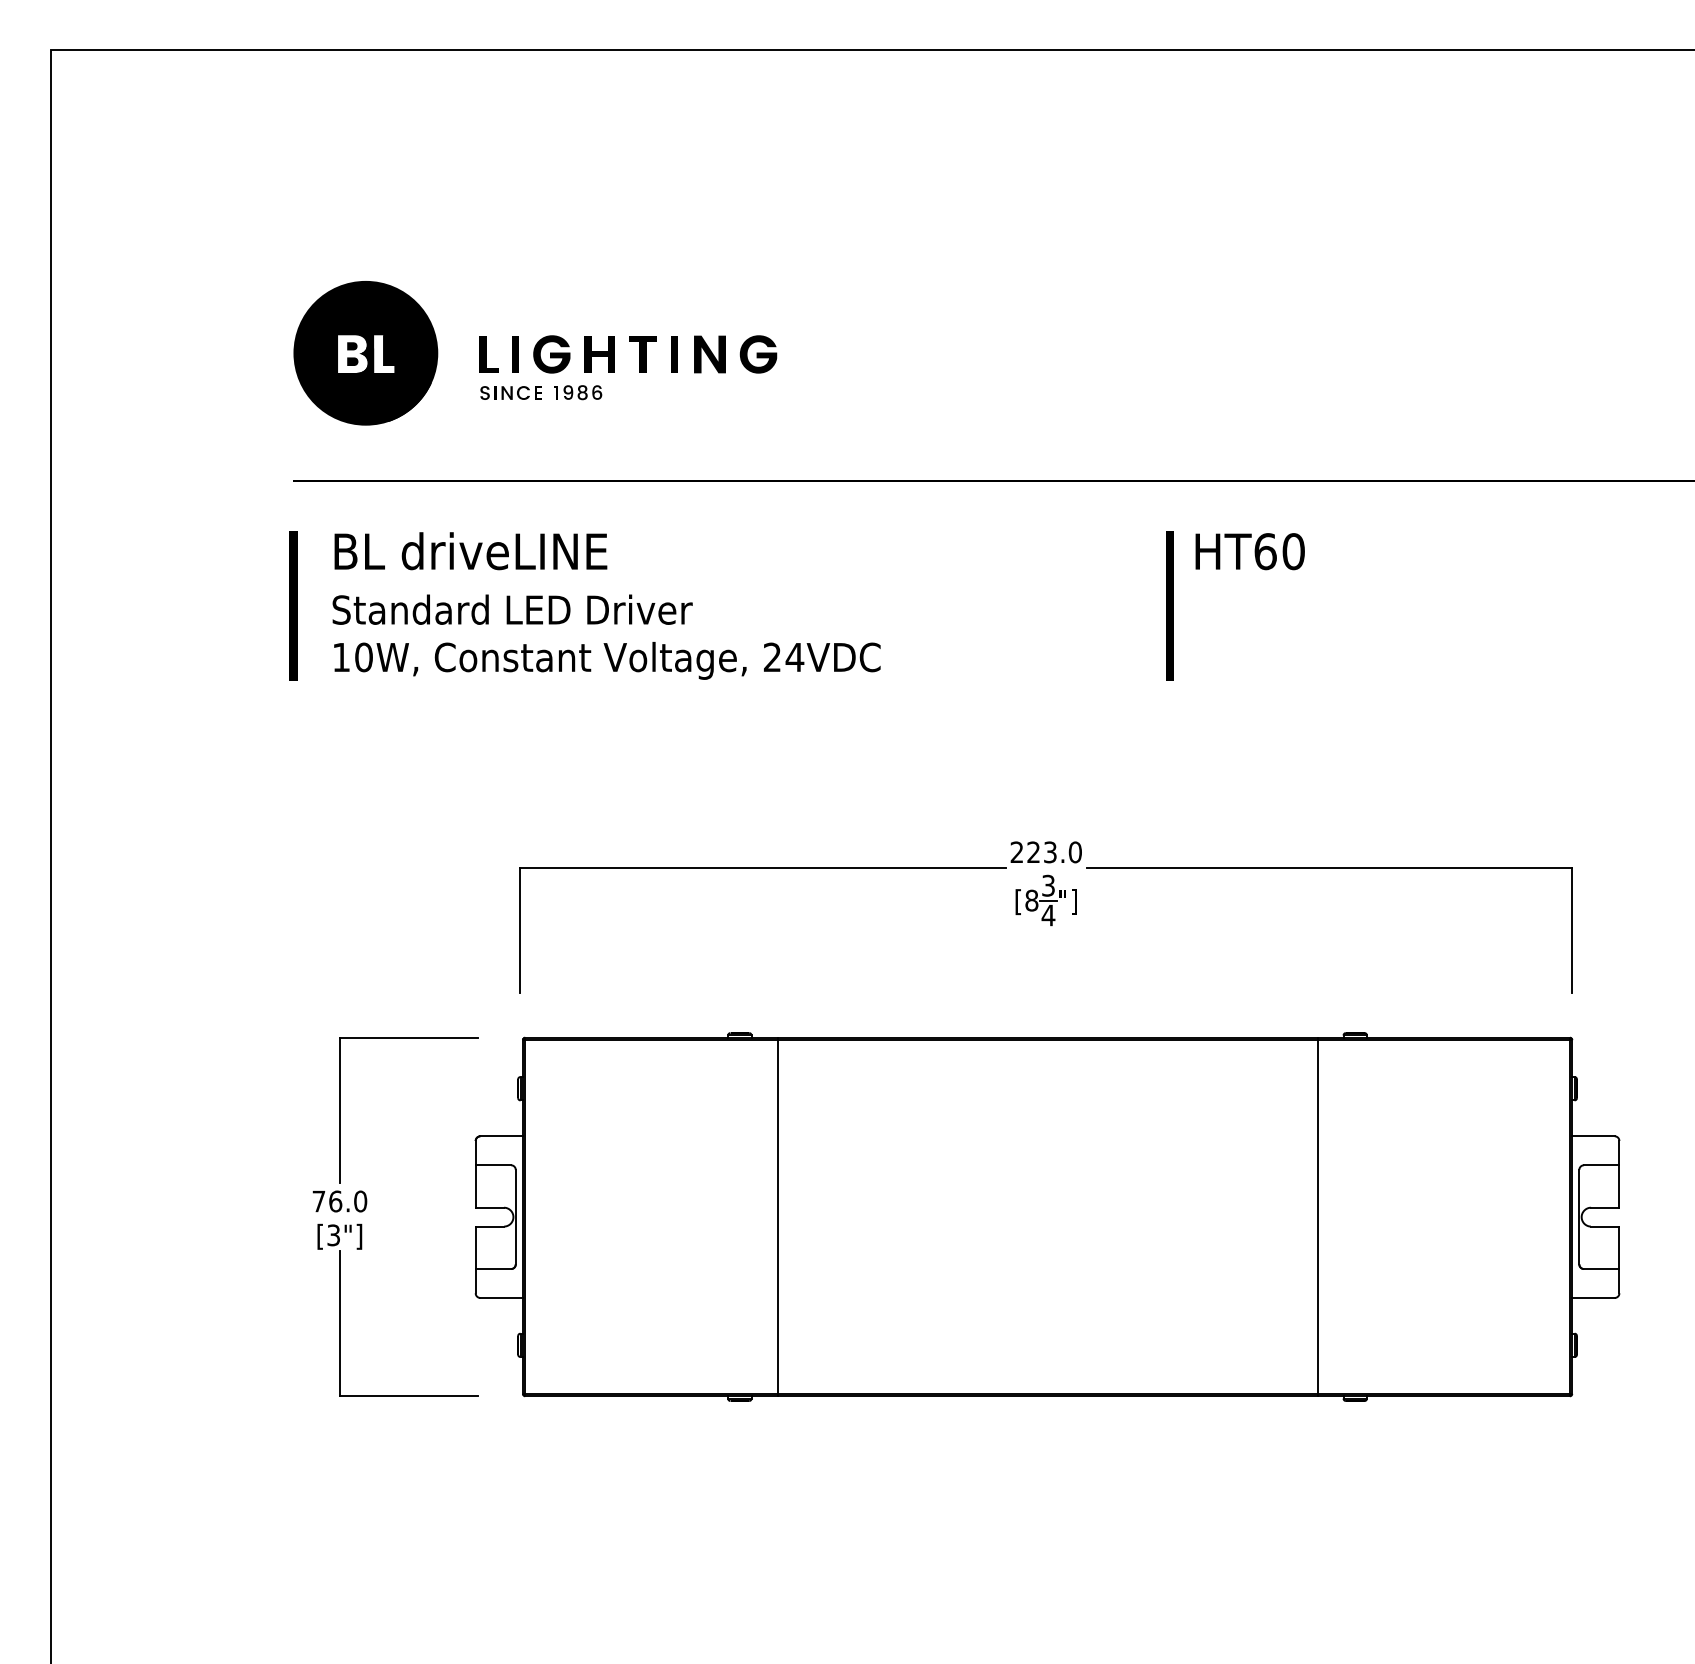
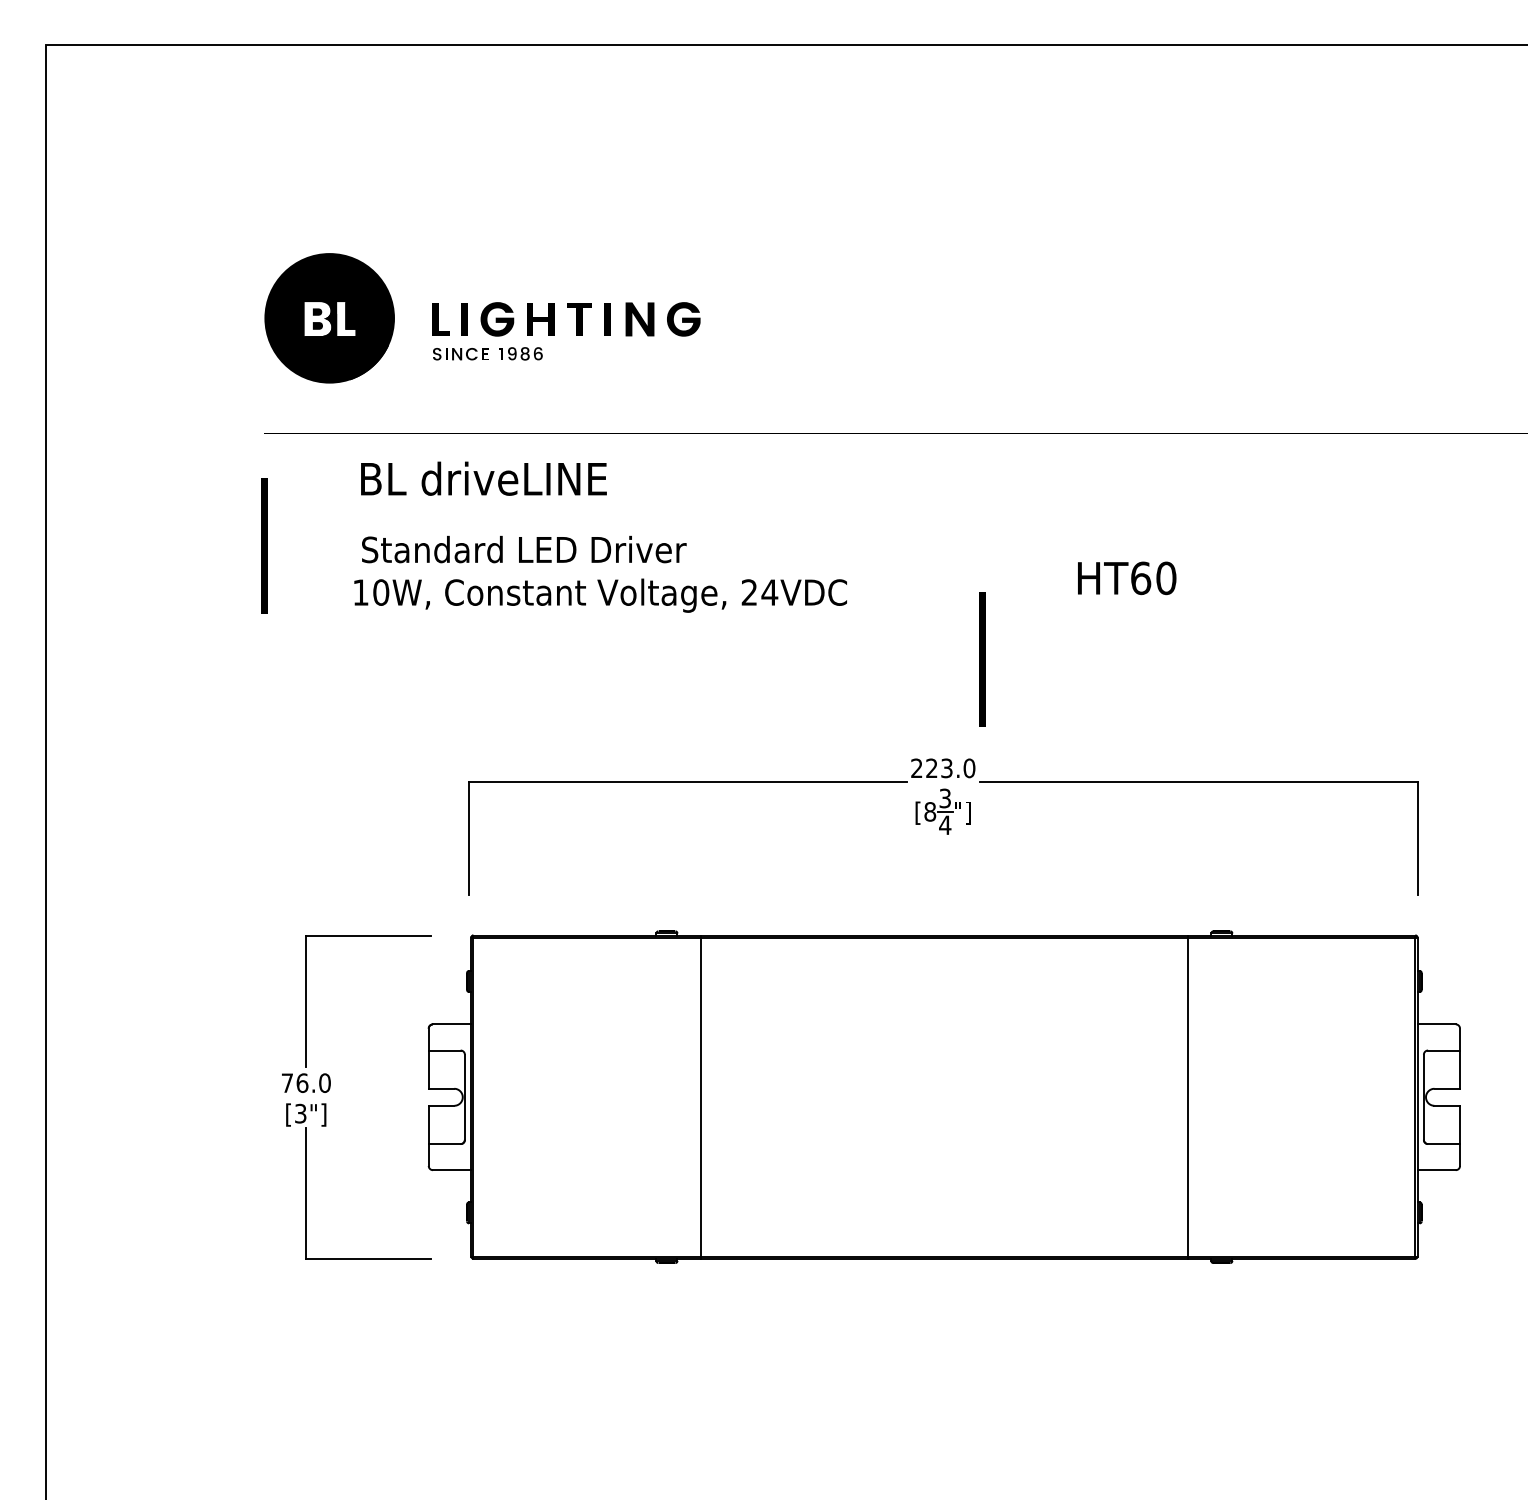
text: (470, 551) -> (483, 479), moved
text: (1249, 551) -> (1126, 578), moved
line: (1169, 605) -> (982, 659), moved
text: (512, 609) -> (524, 549), moved
text: (607, 660) -> (600, 595), moved

